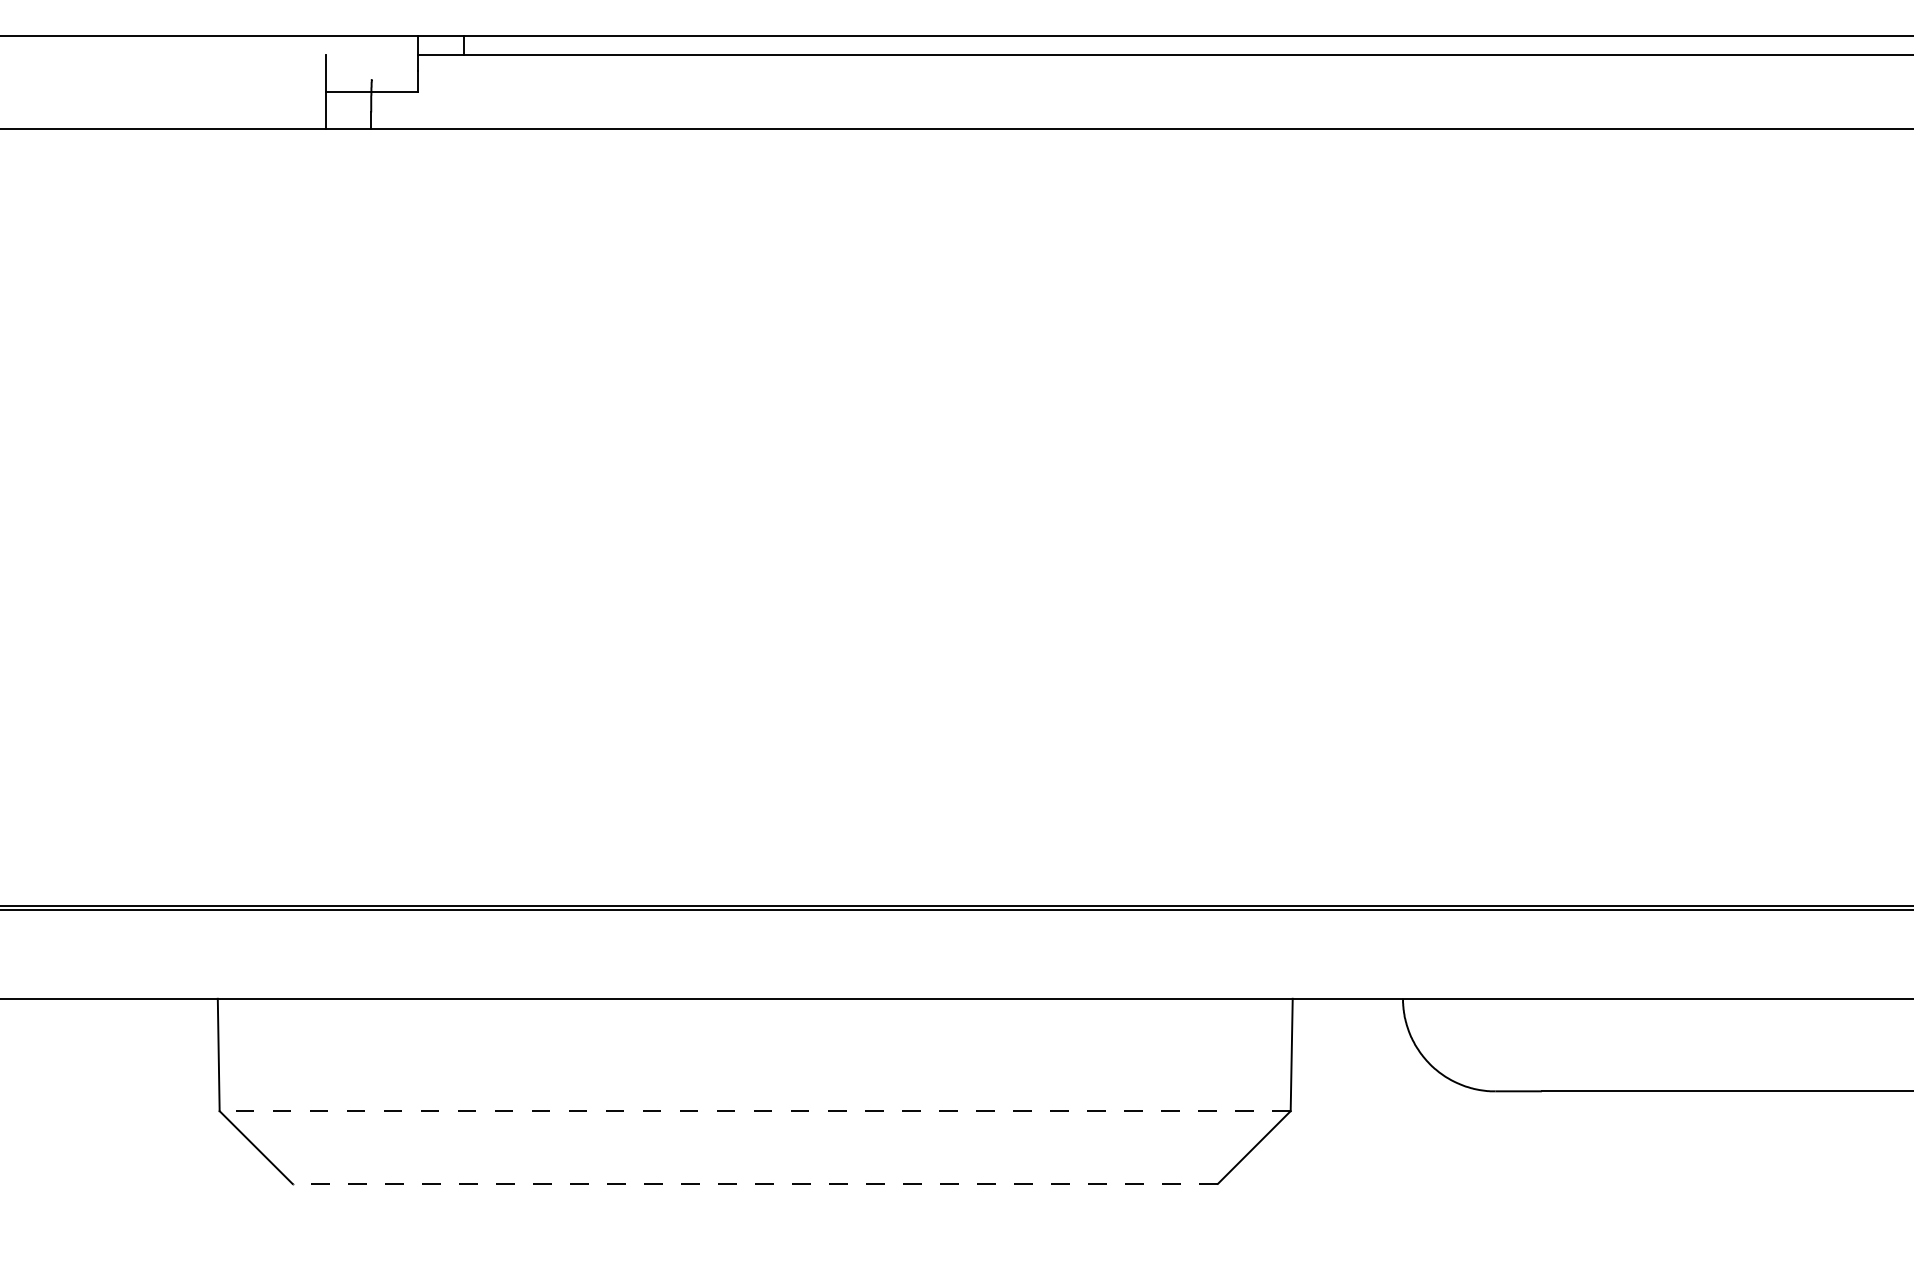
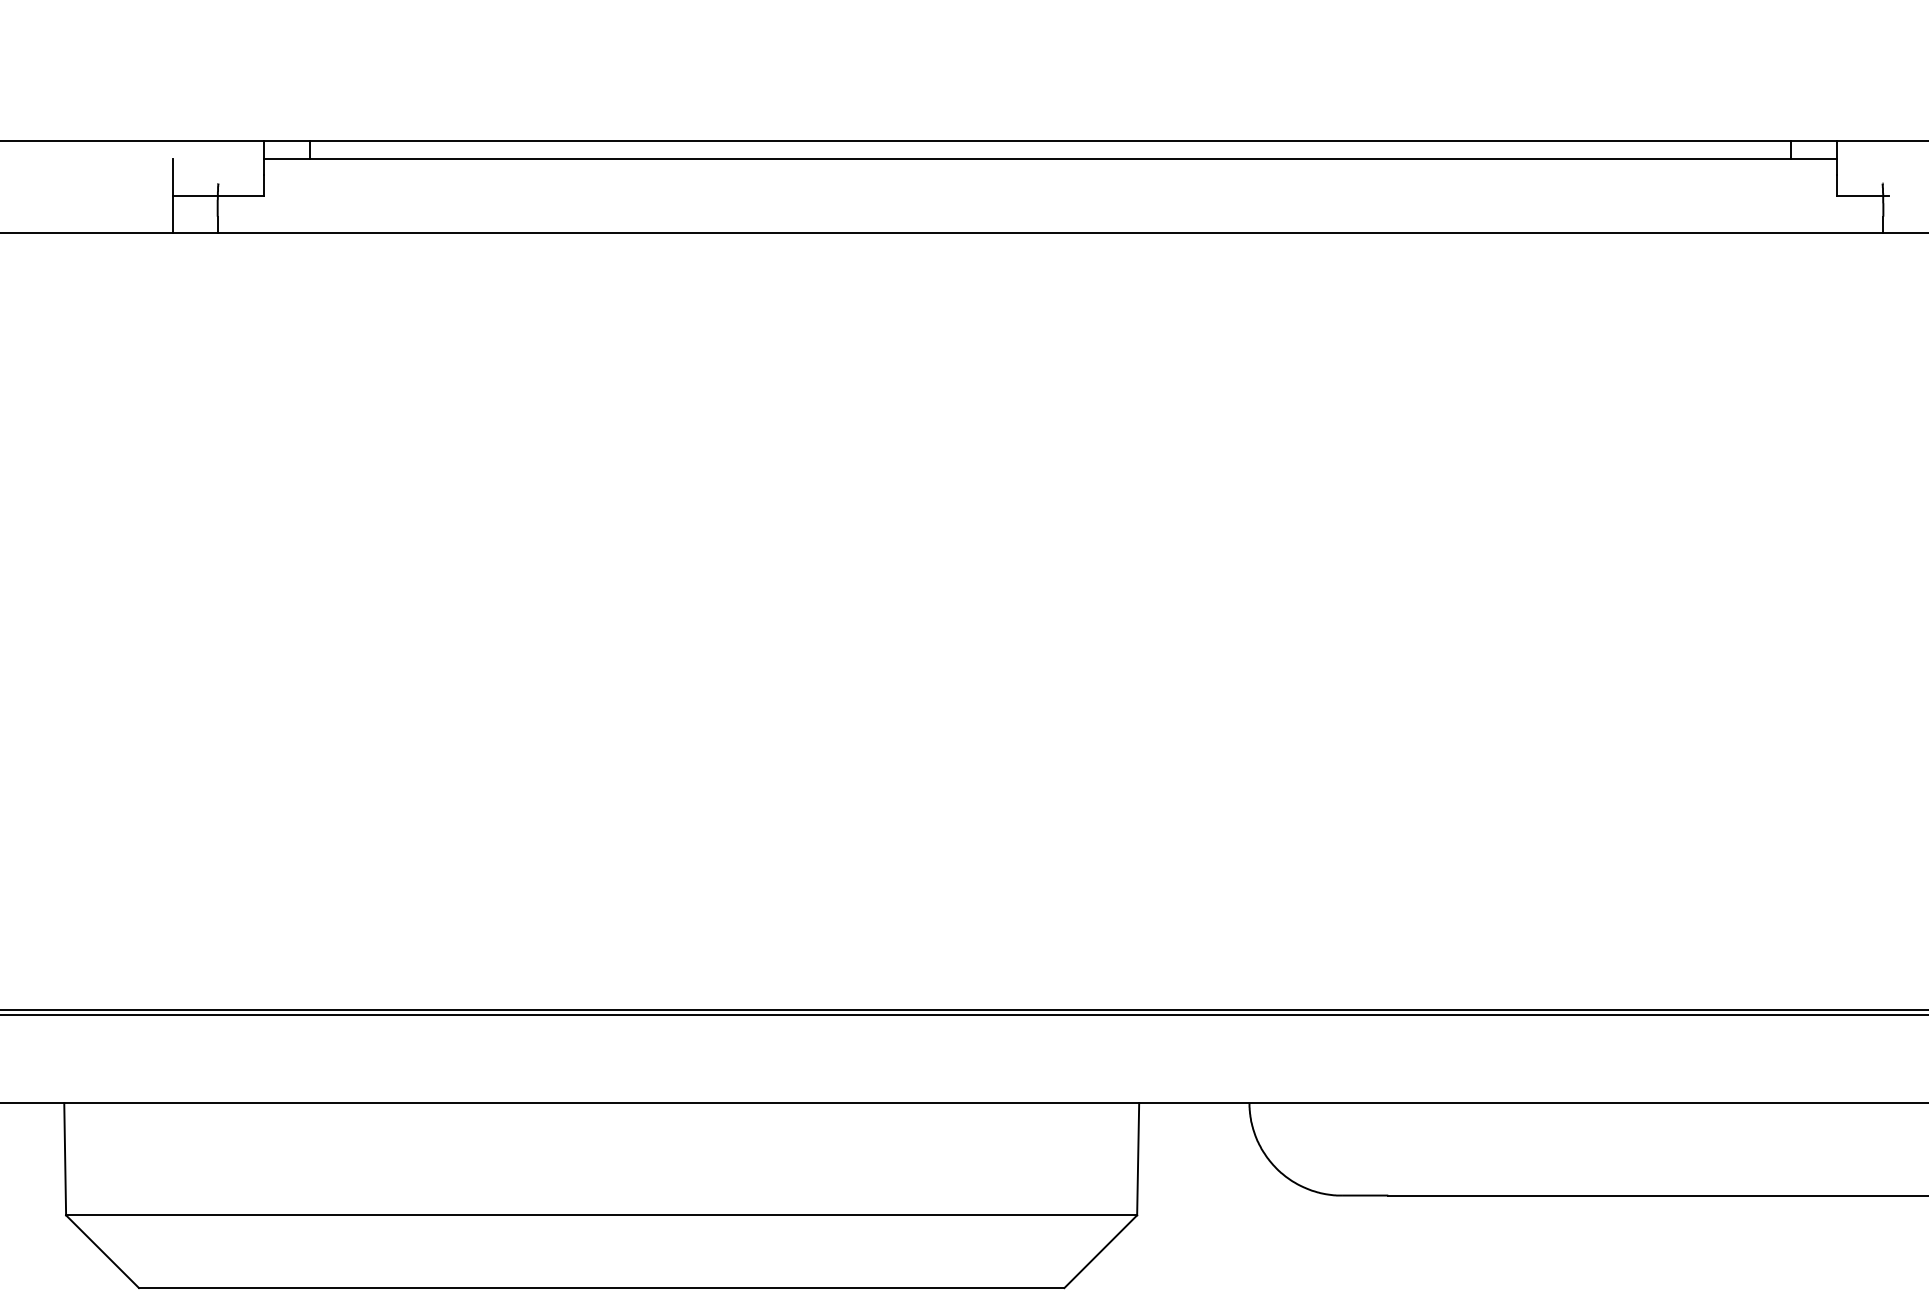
line: (755, 1111) -> (601, 1215), dashed -> solid
line: (755, 1184) -> (601, 1288), dashed -> solid

